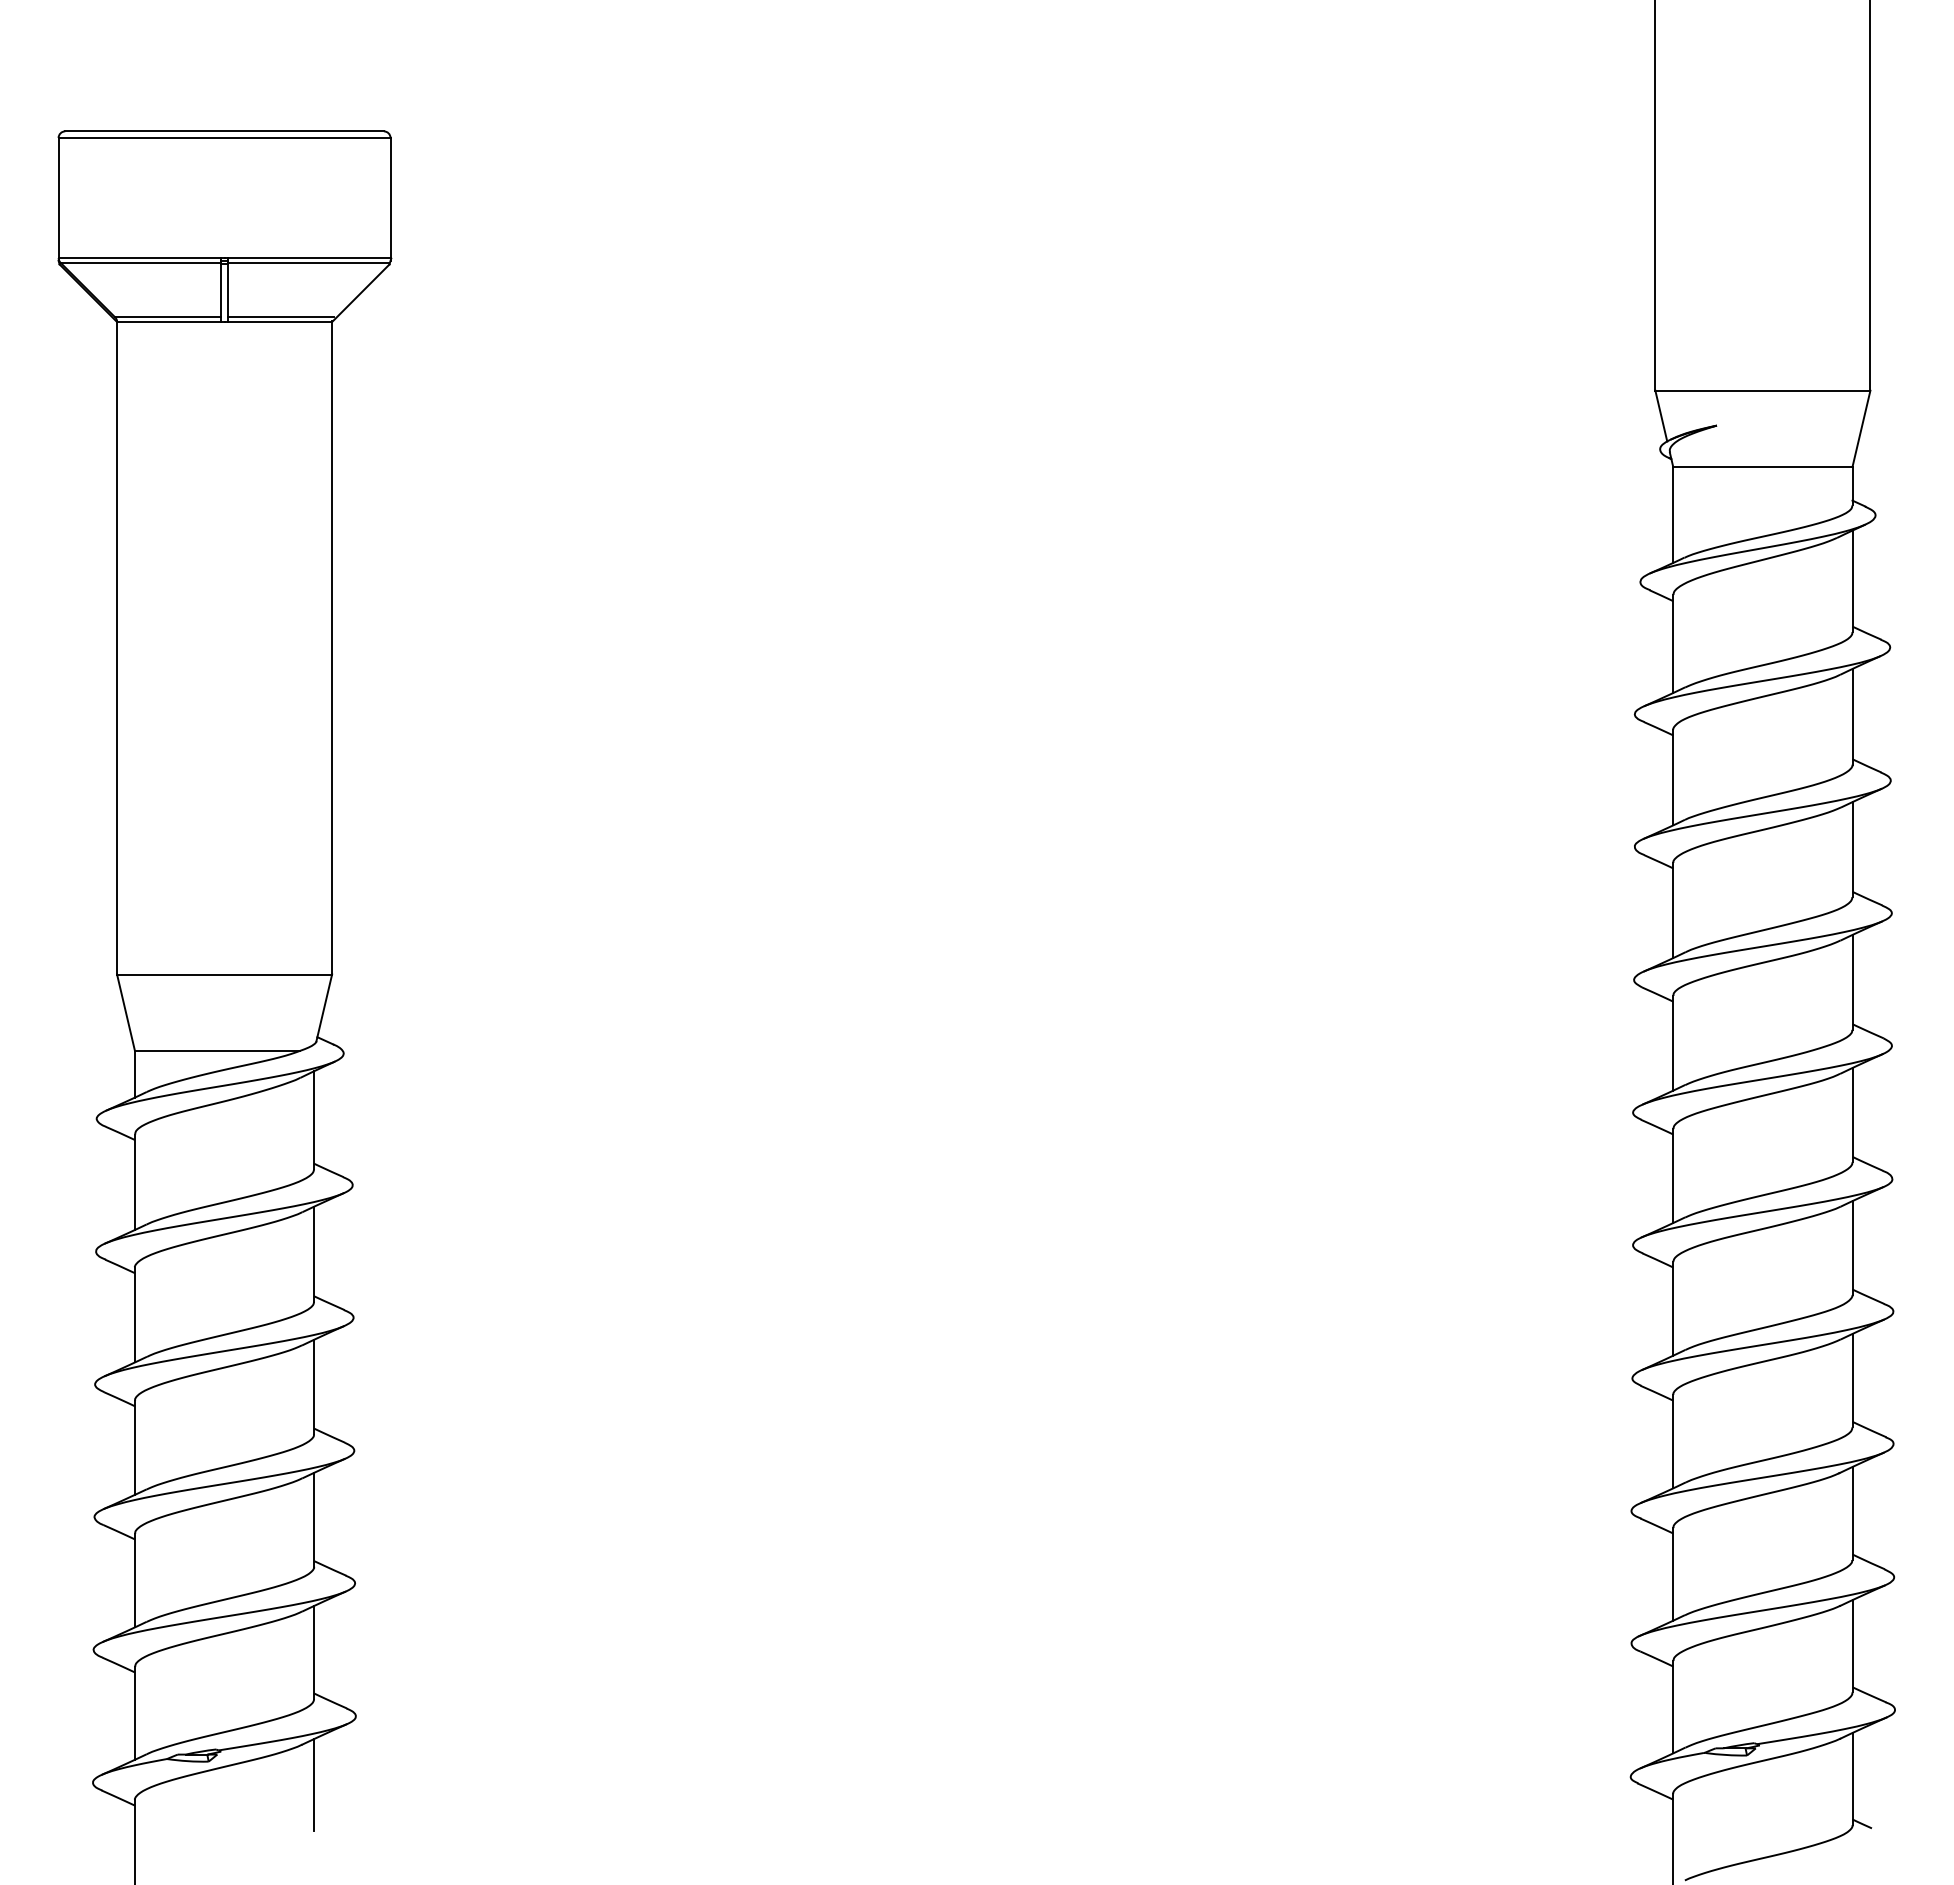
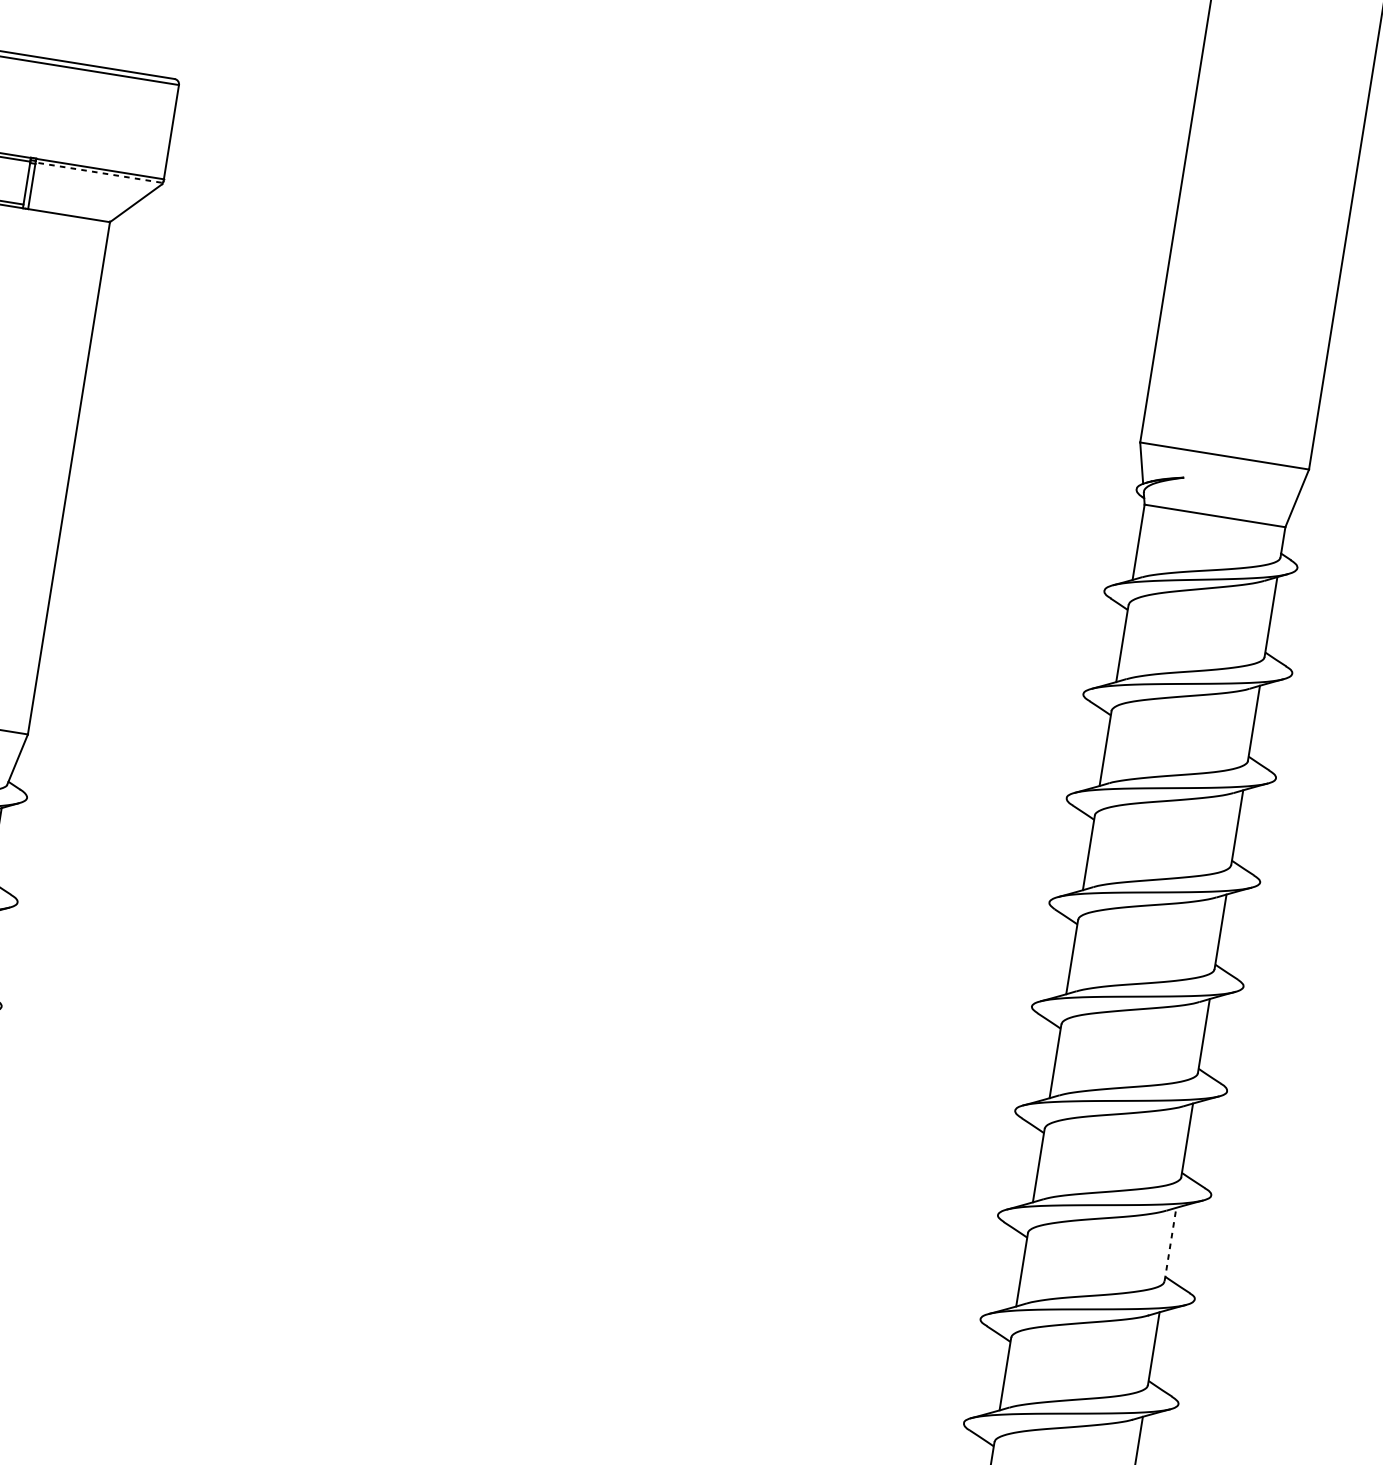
line: (307, 262) -> (98, 172), solid -> dashed
line: (280, 317) -> (70, 212), removed
line: (1852, 1380) -> (1170, 1244), solid -> dashed

